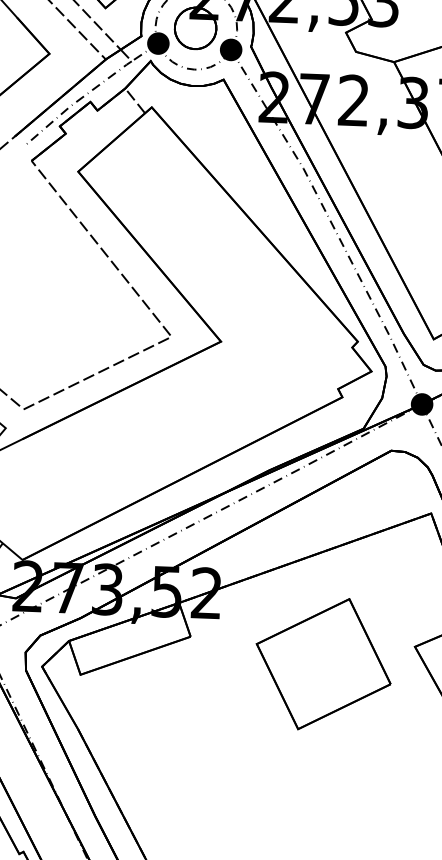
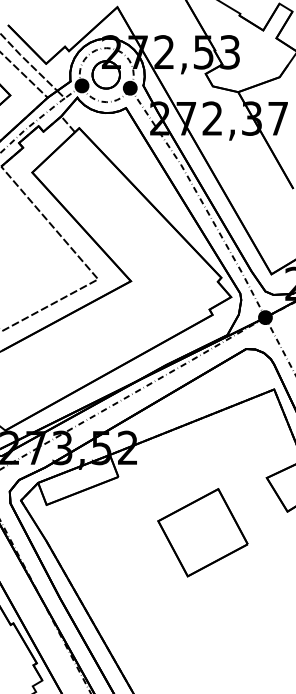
part: (322, 663) -> (202, 532), moved

